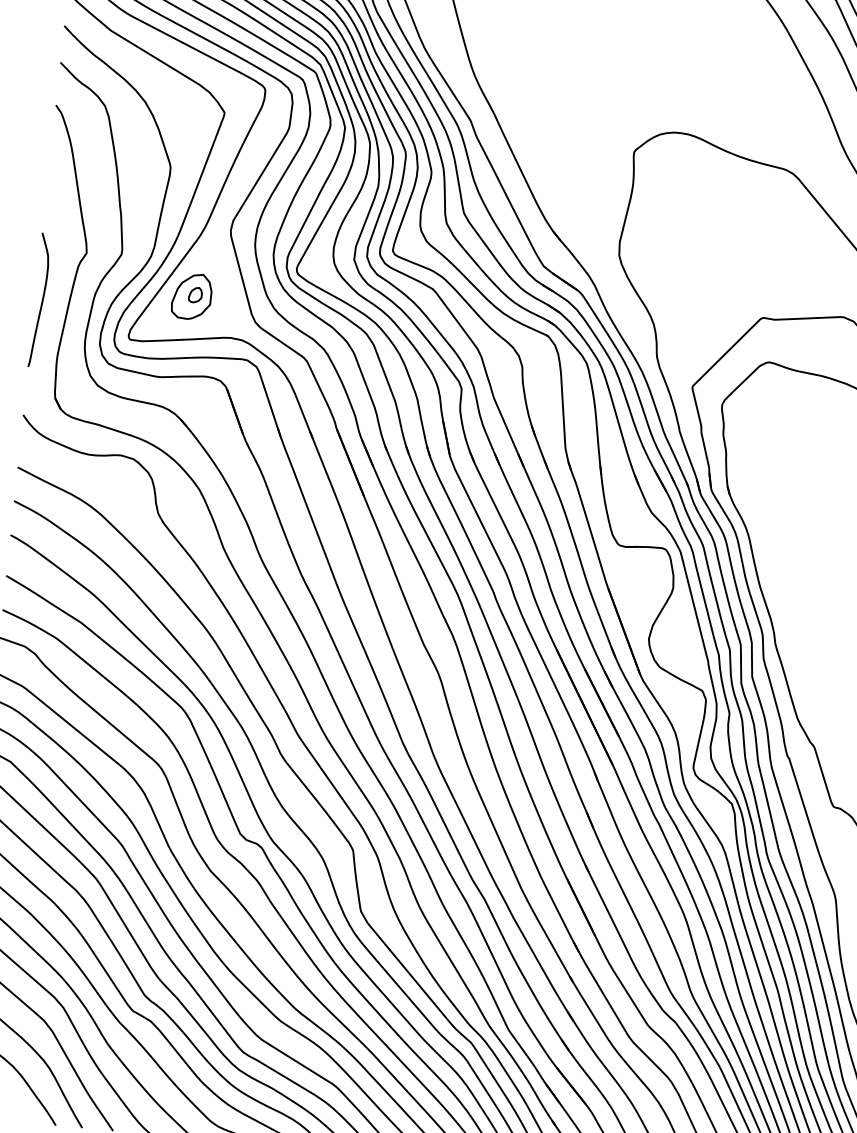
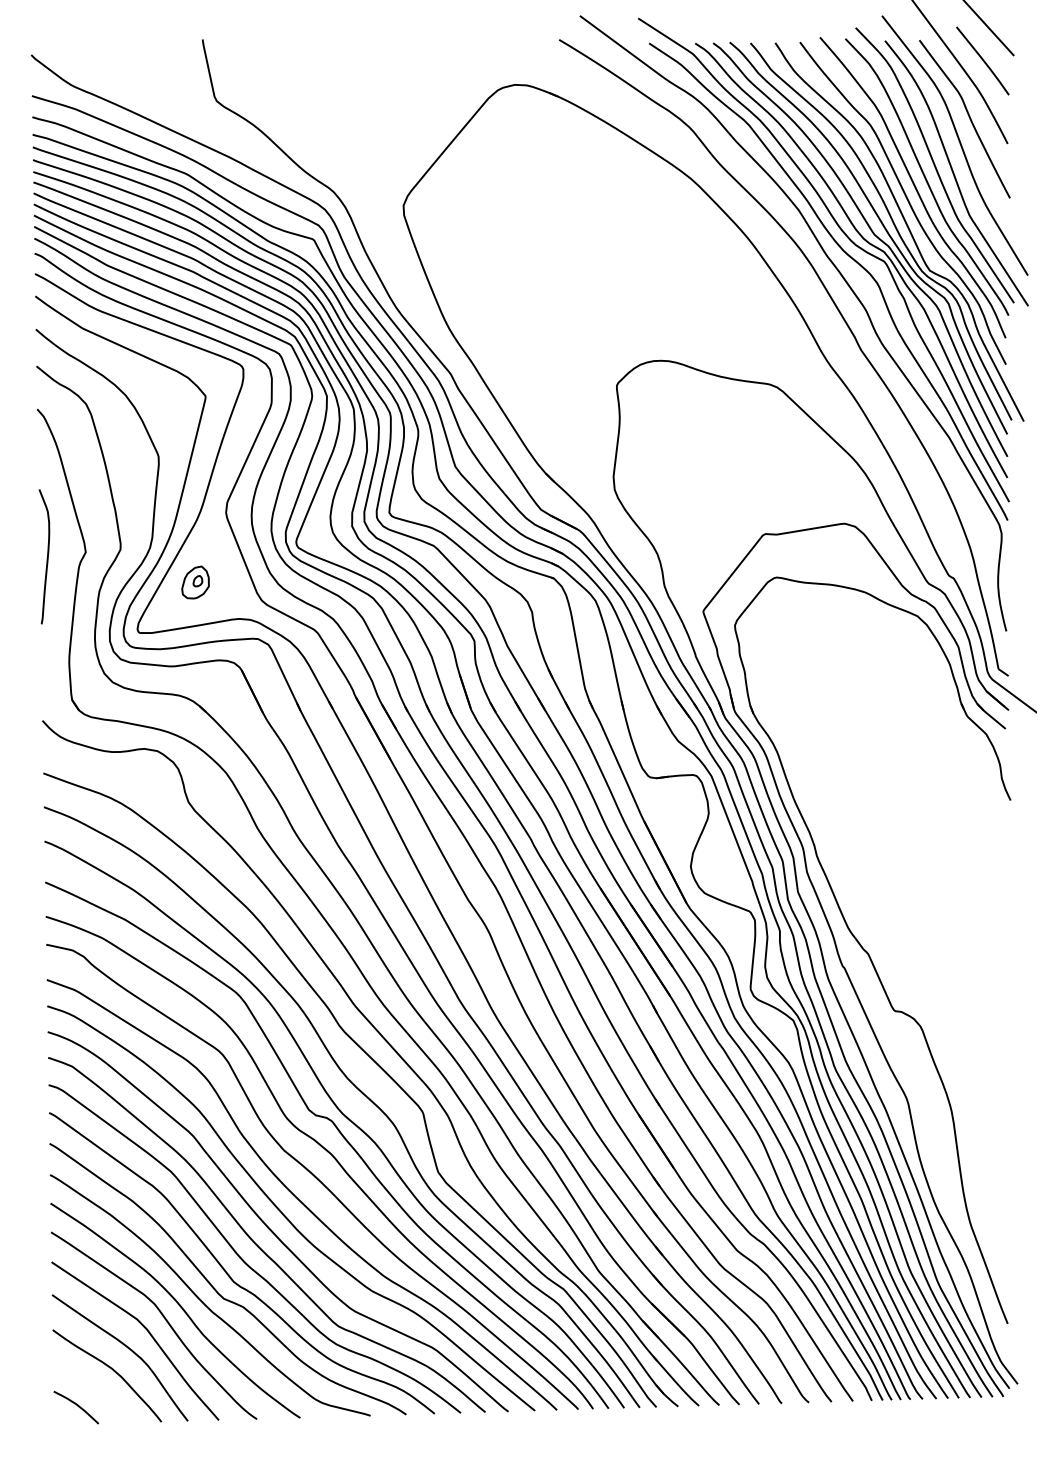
part: (191, 296) -> (195, 582), size x0.7
curve: (41, 302) -> (46, 558), moved

